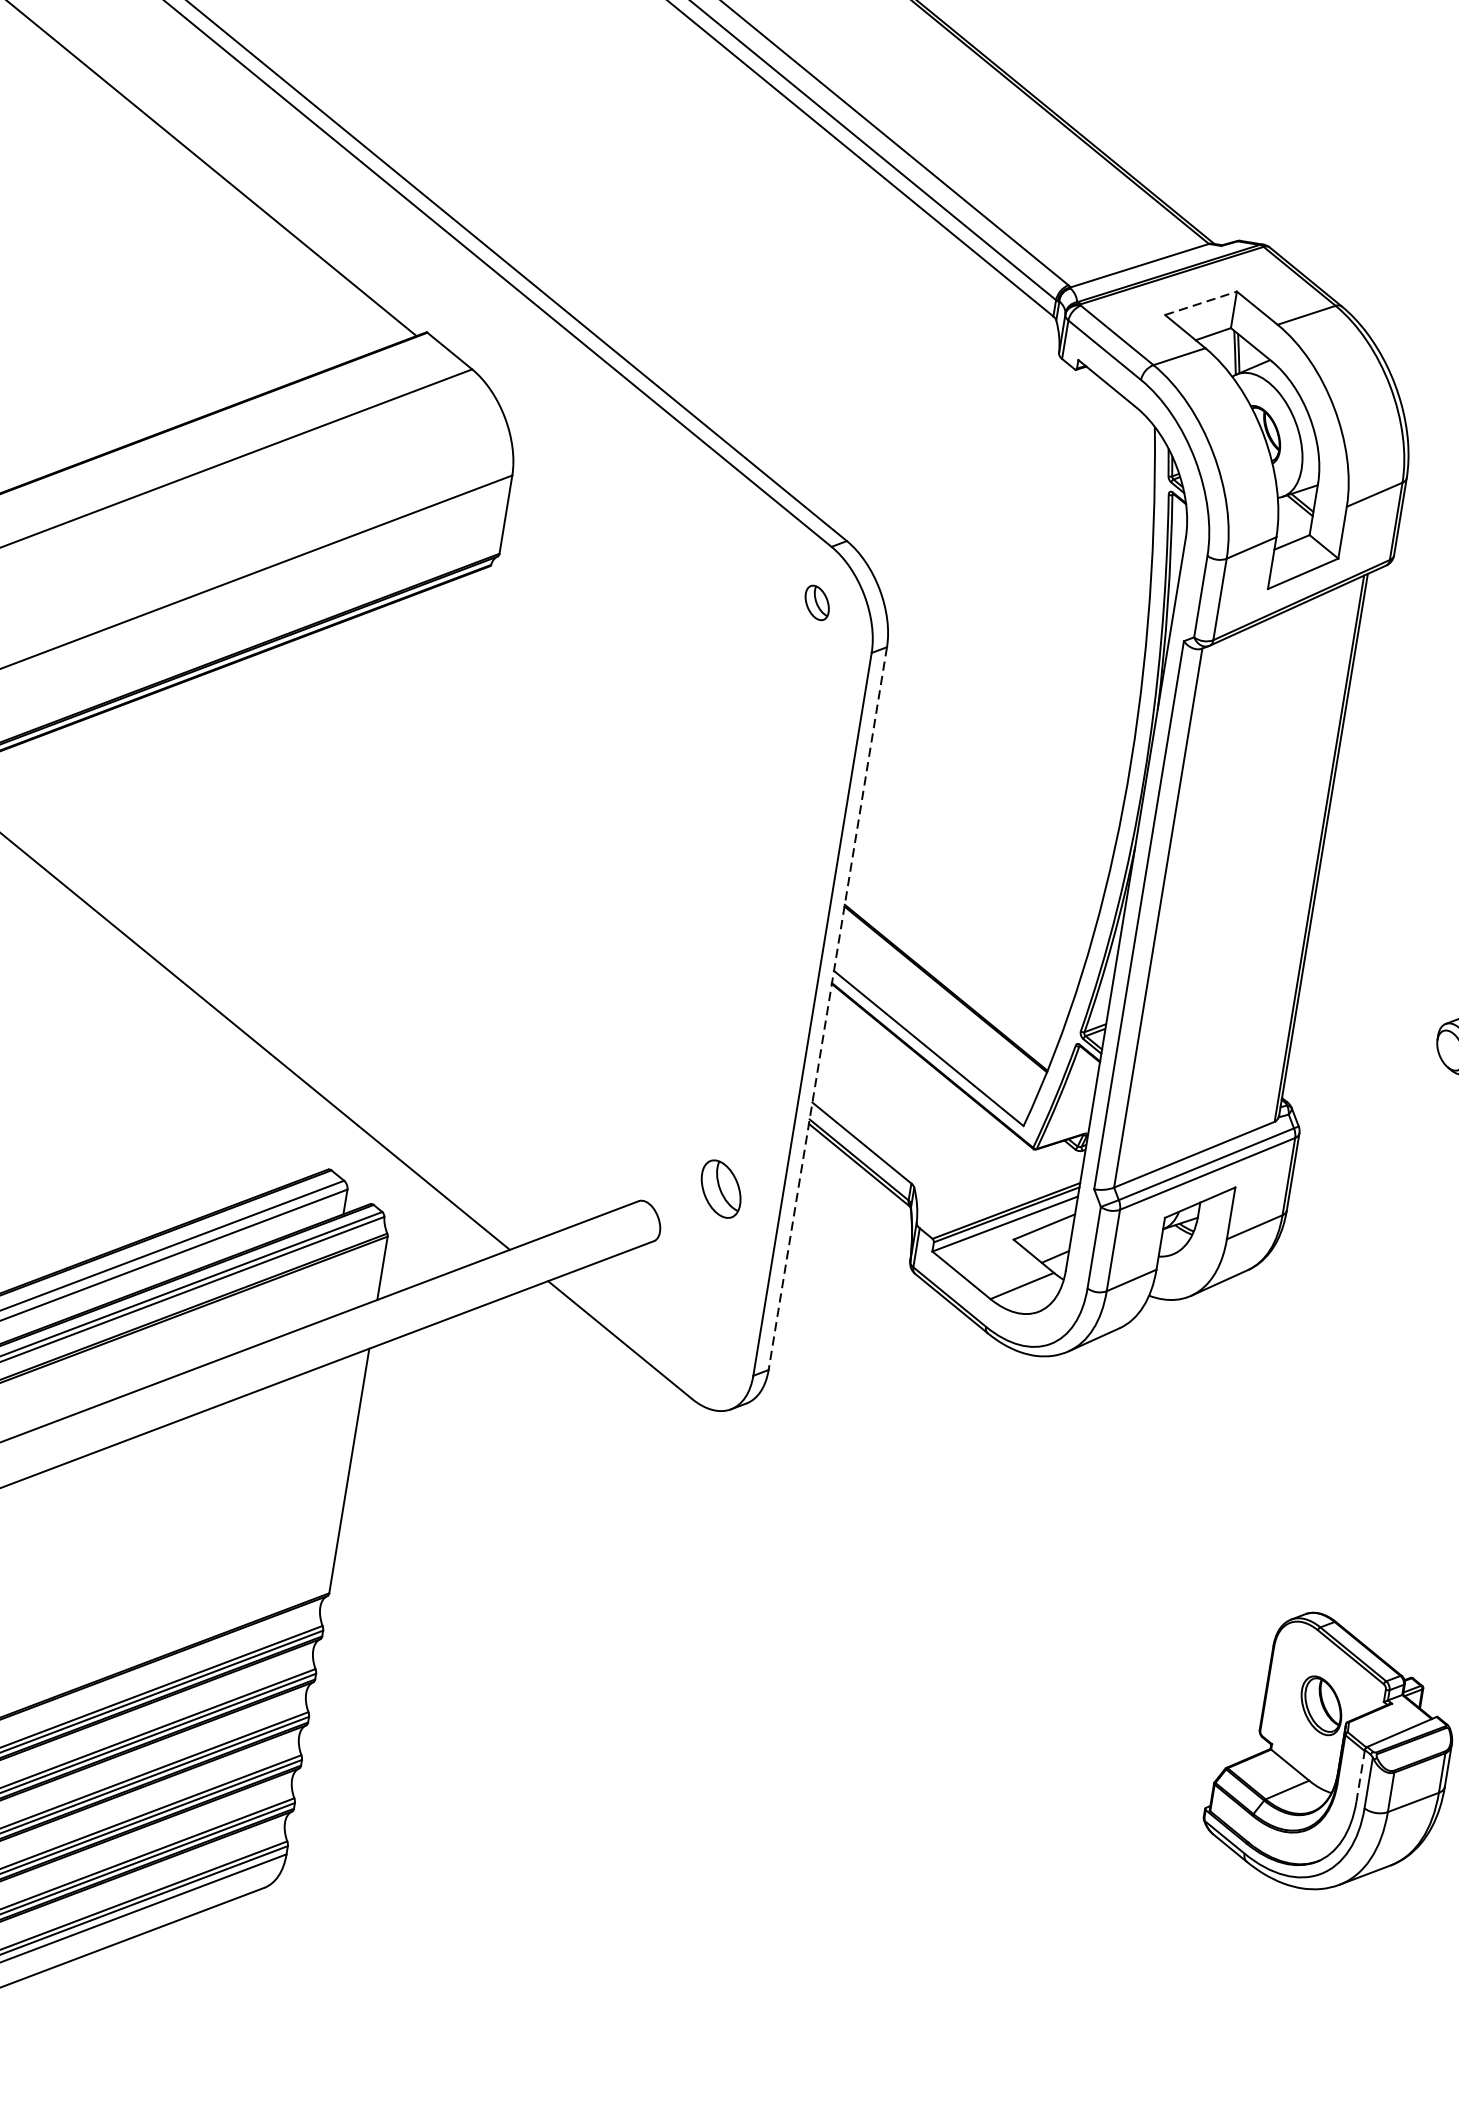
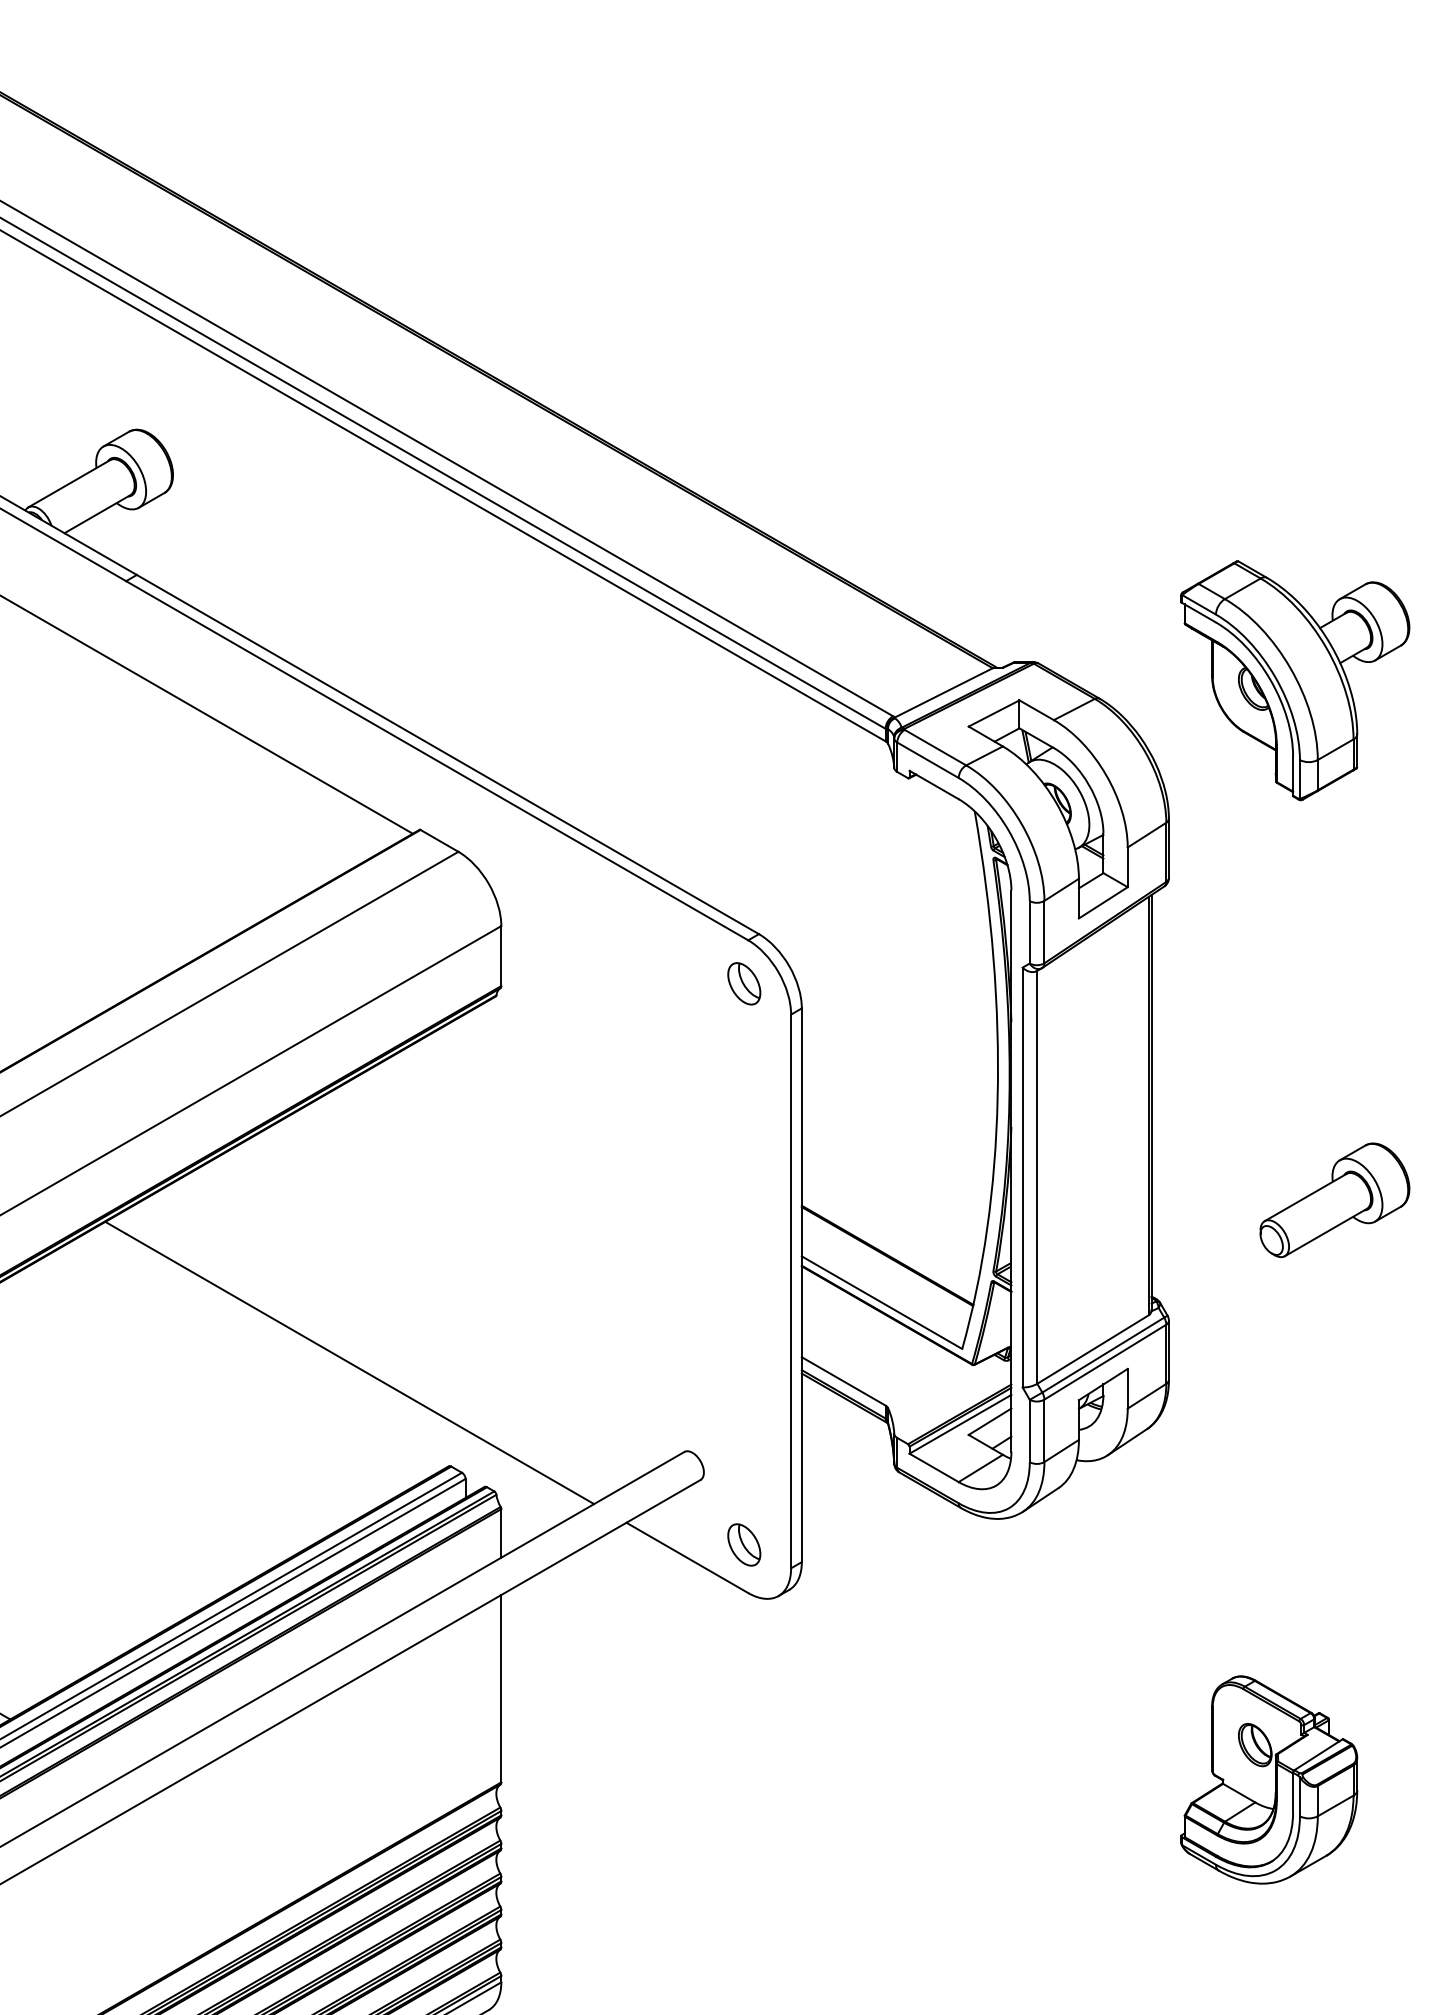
line: (1201, 303) -> (994, 713), dashed -> solid
part: (817, 602) -> (744, 983), size x1.67
line: (827, 1008) -> (801, 1285), dashed -> solid
part: (721, 1188) -> (744, 1544), moved
line: (1361, 1775) -> (1293, 1792), dashed -> solid

